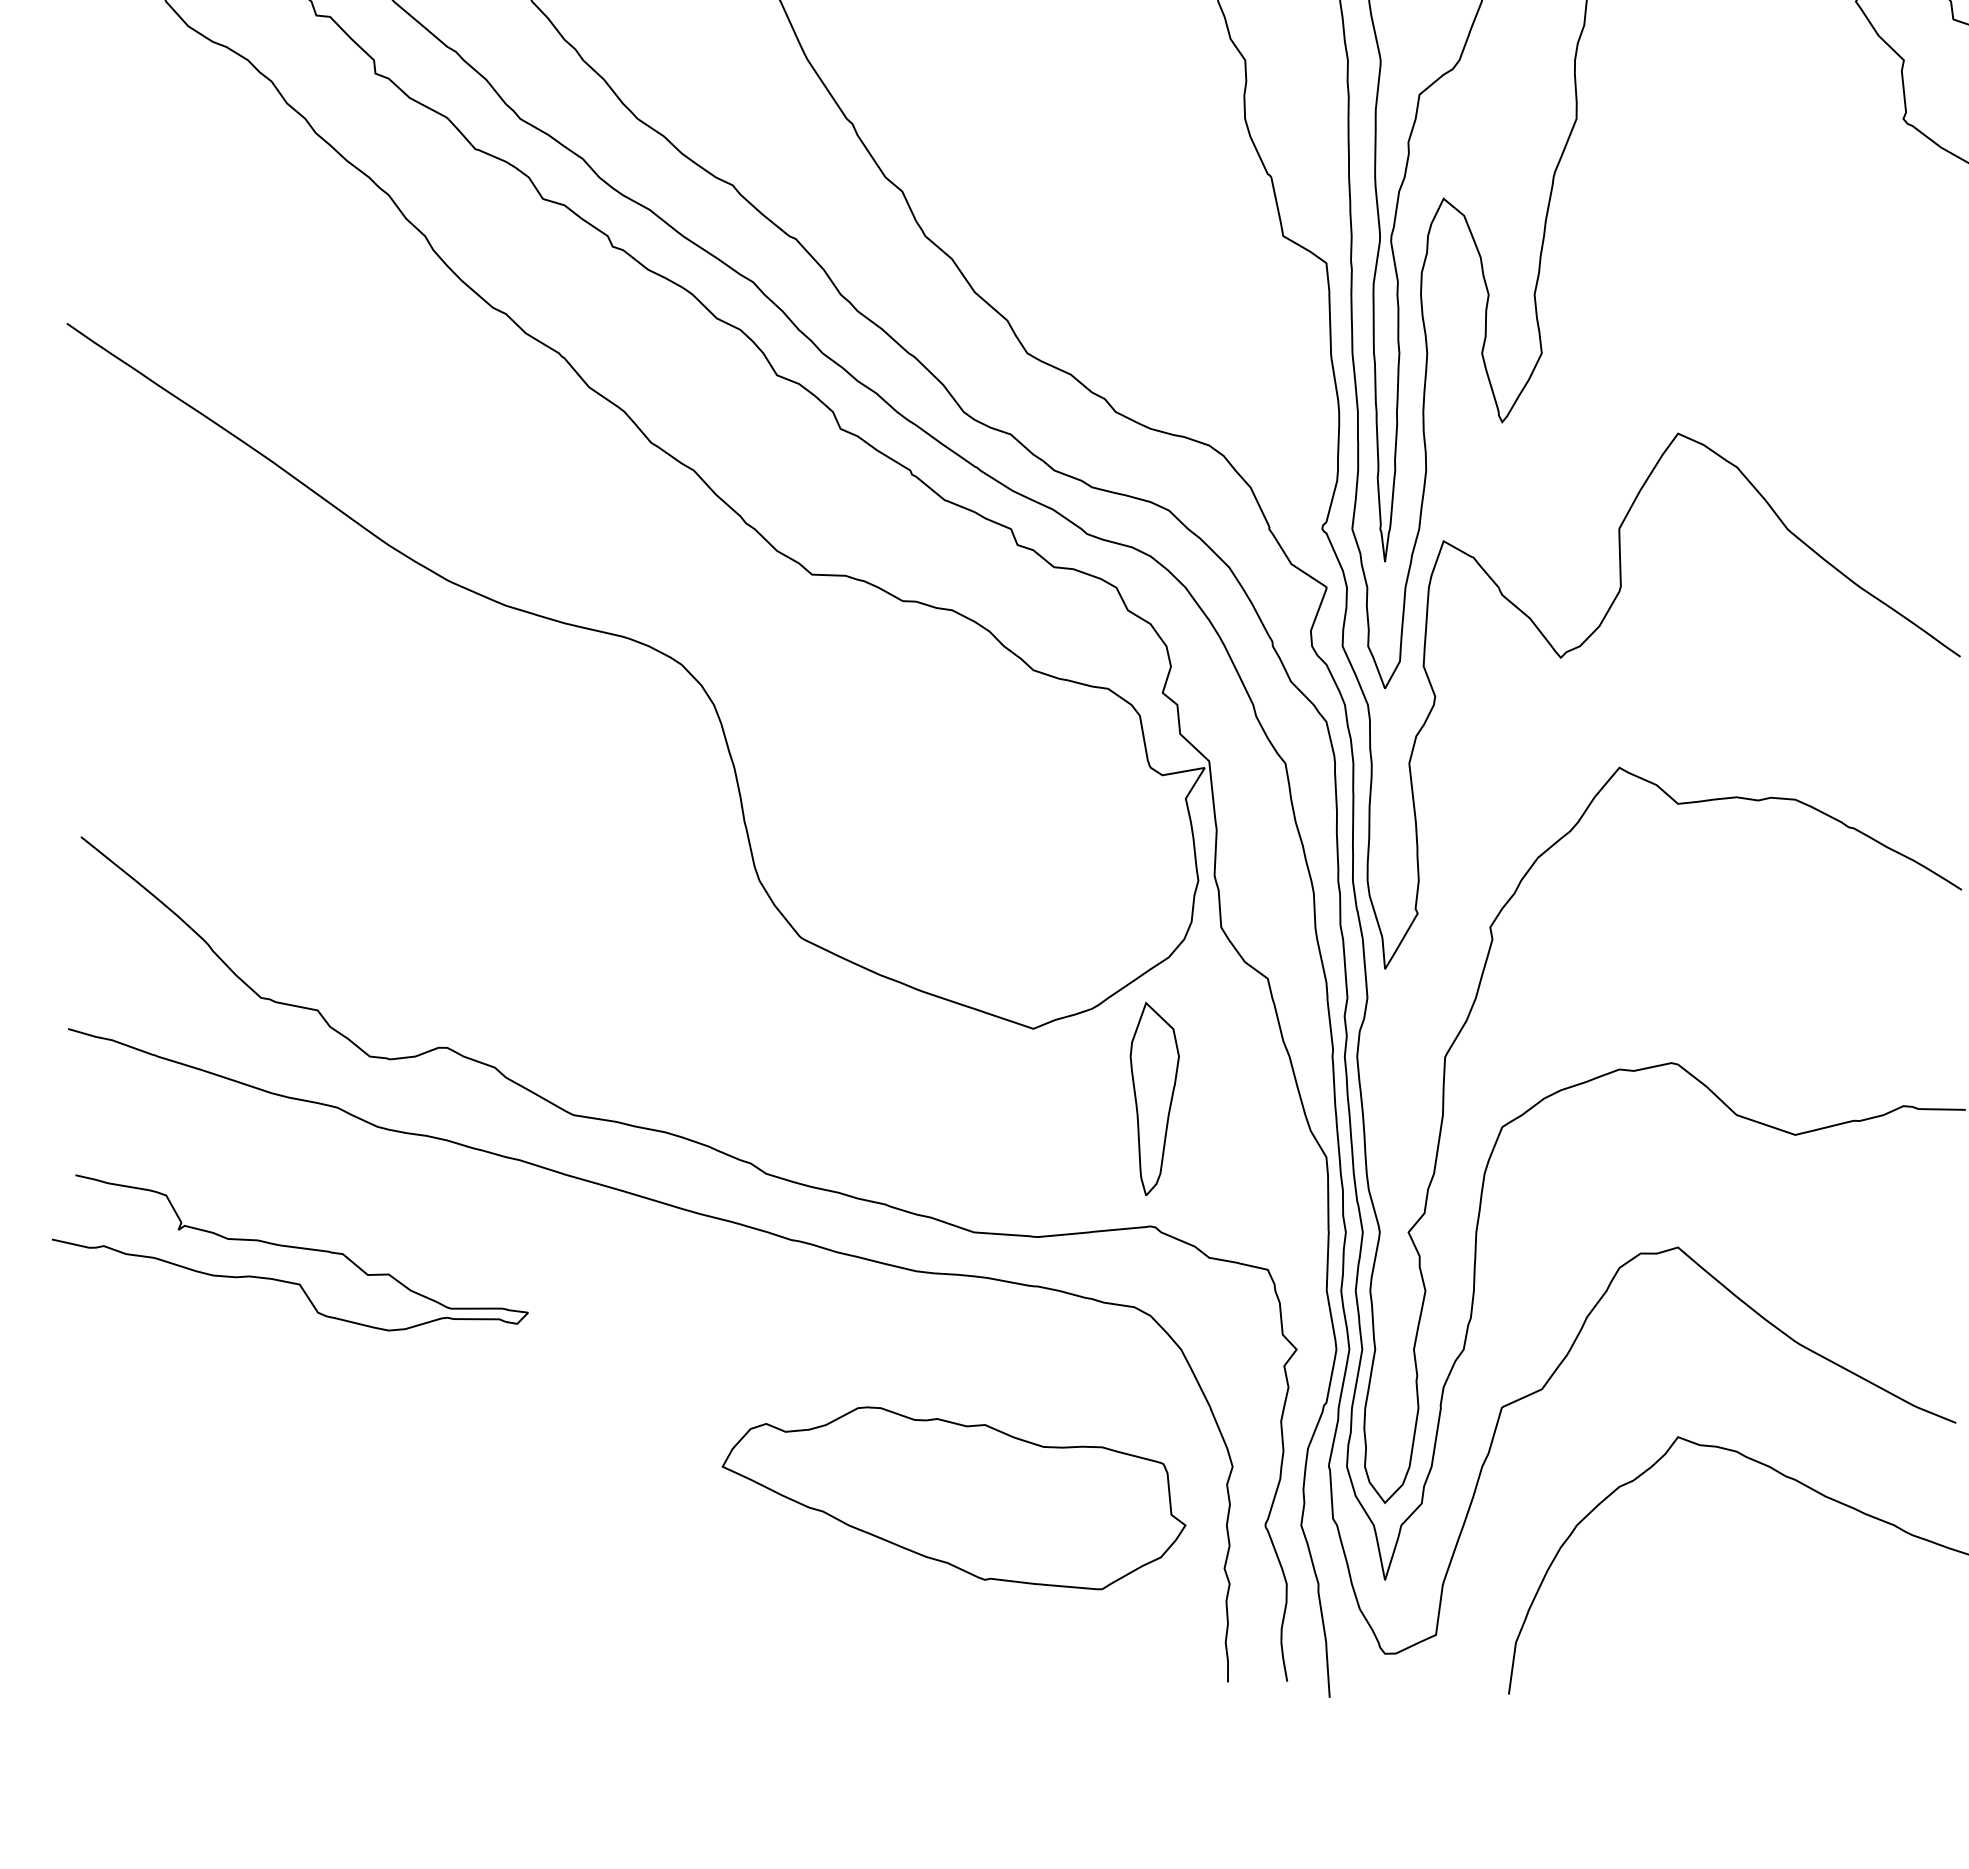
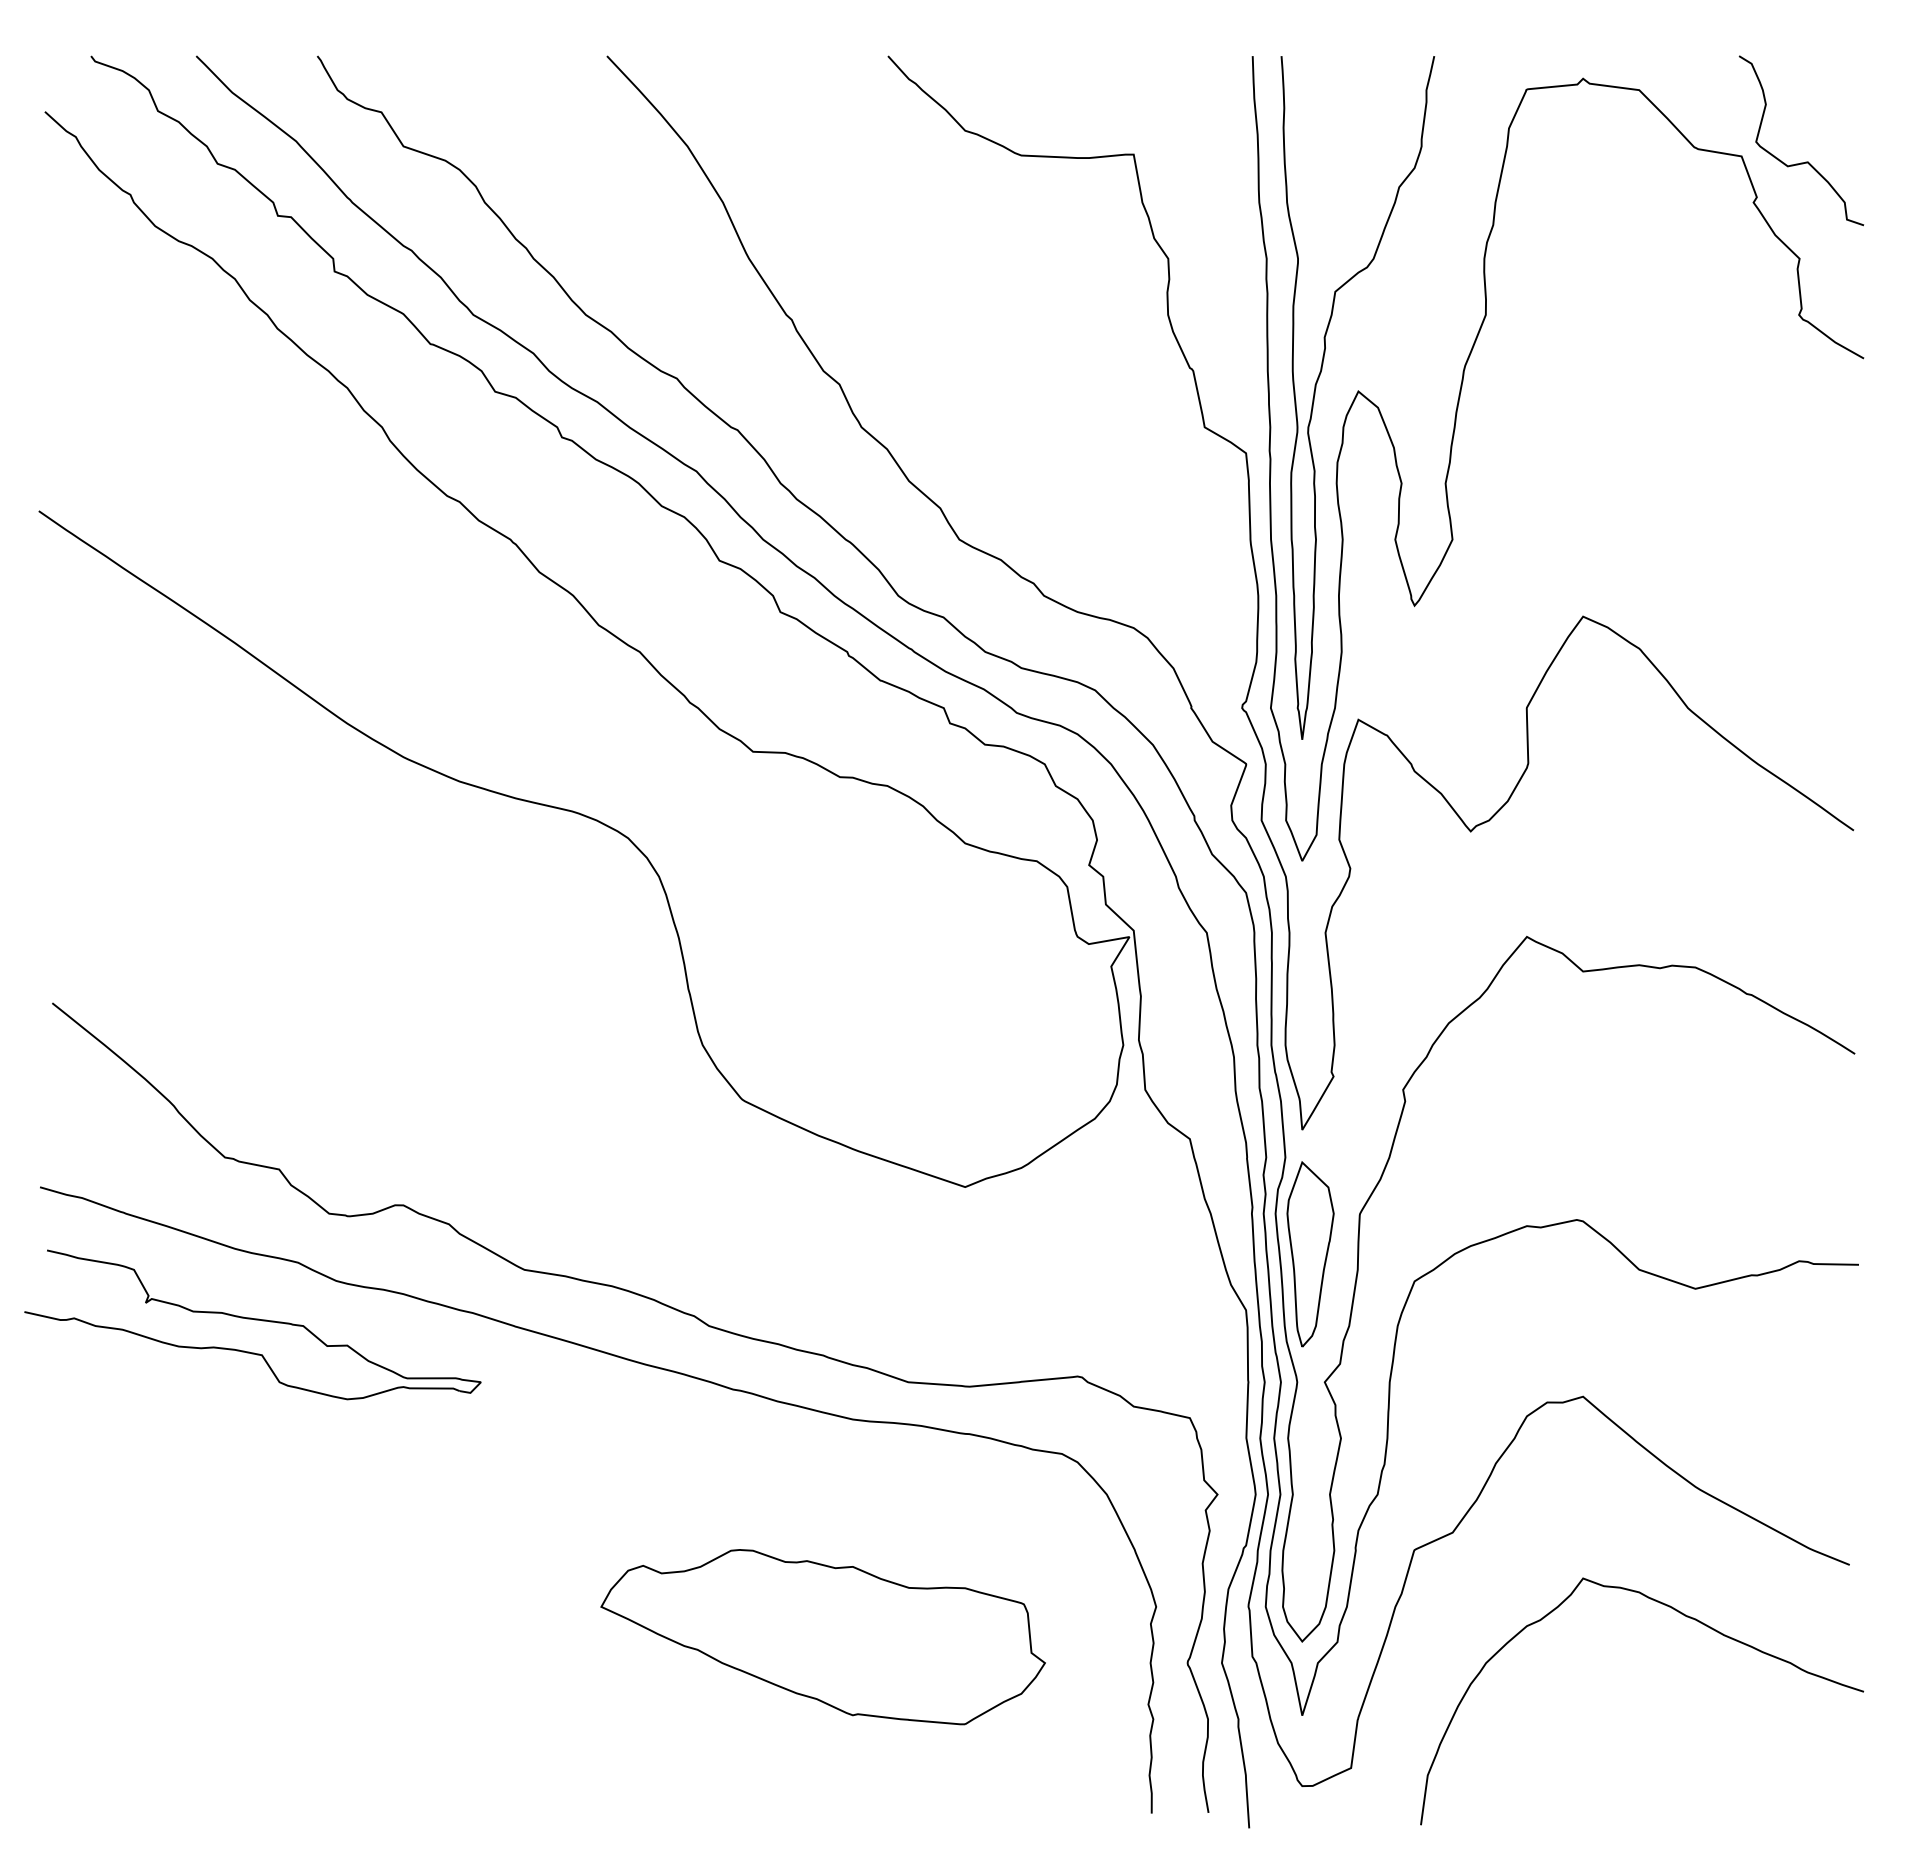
part: (1154, 1099) -> (1310, 1254), moved
part: (289, 1252) -> (252, 1324), moved
part: (953, 1498) -> (822, 1637), moved

